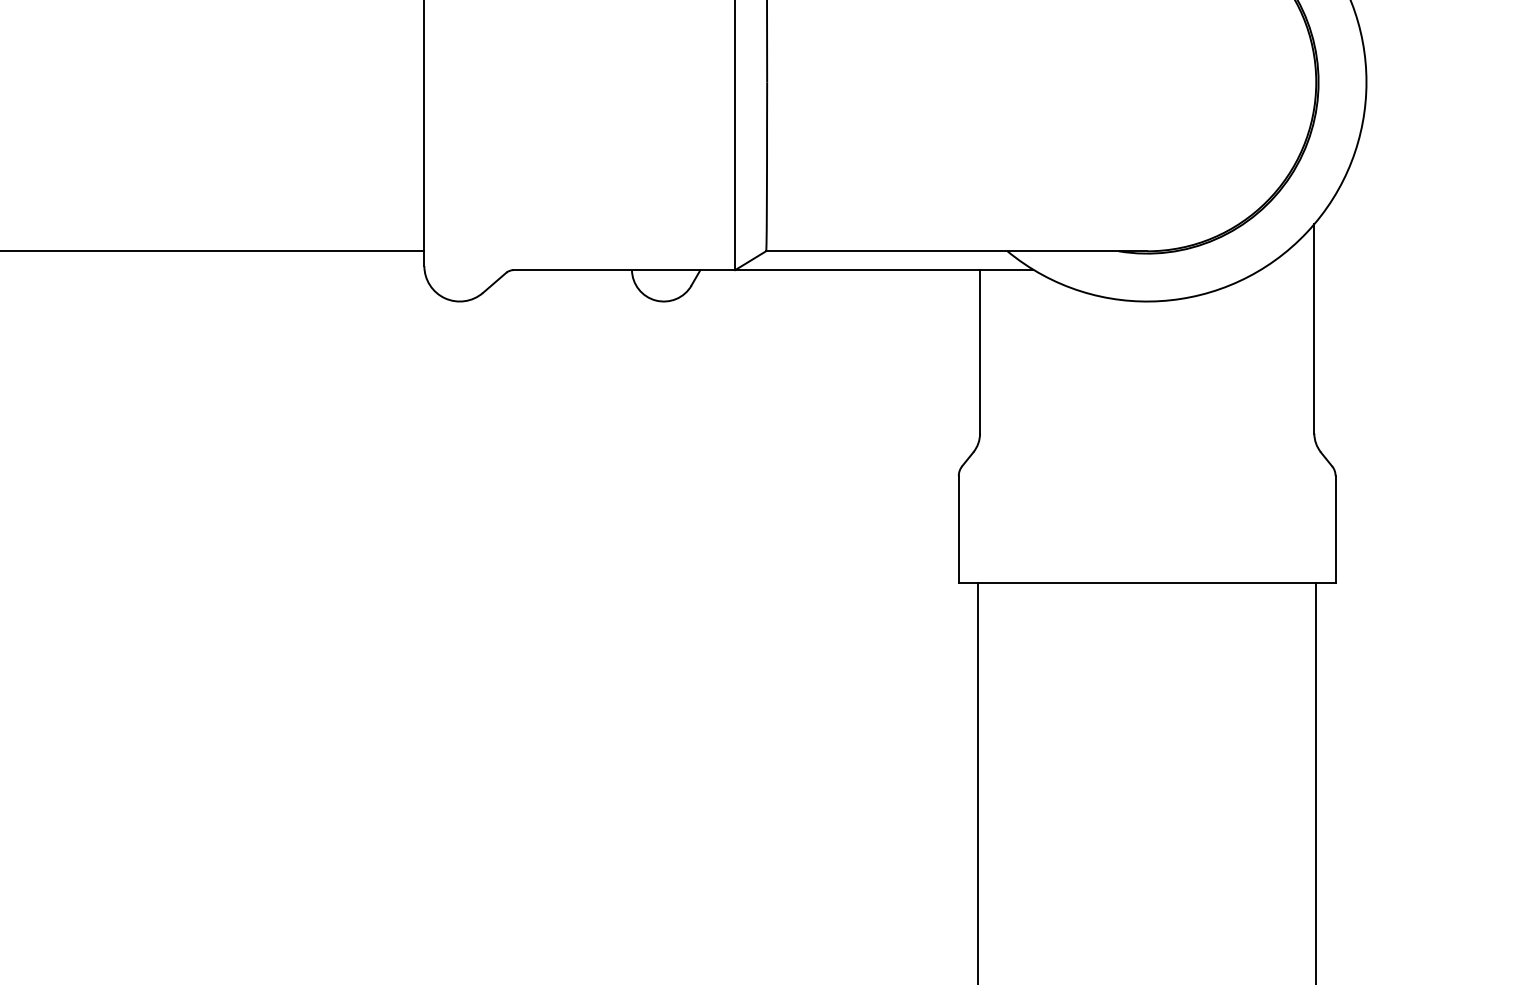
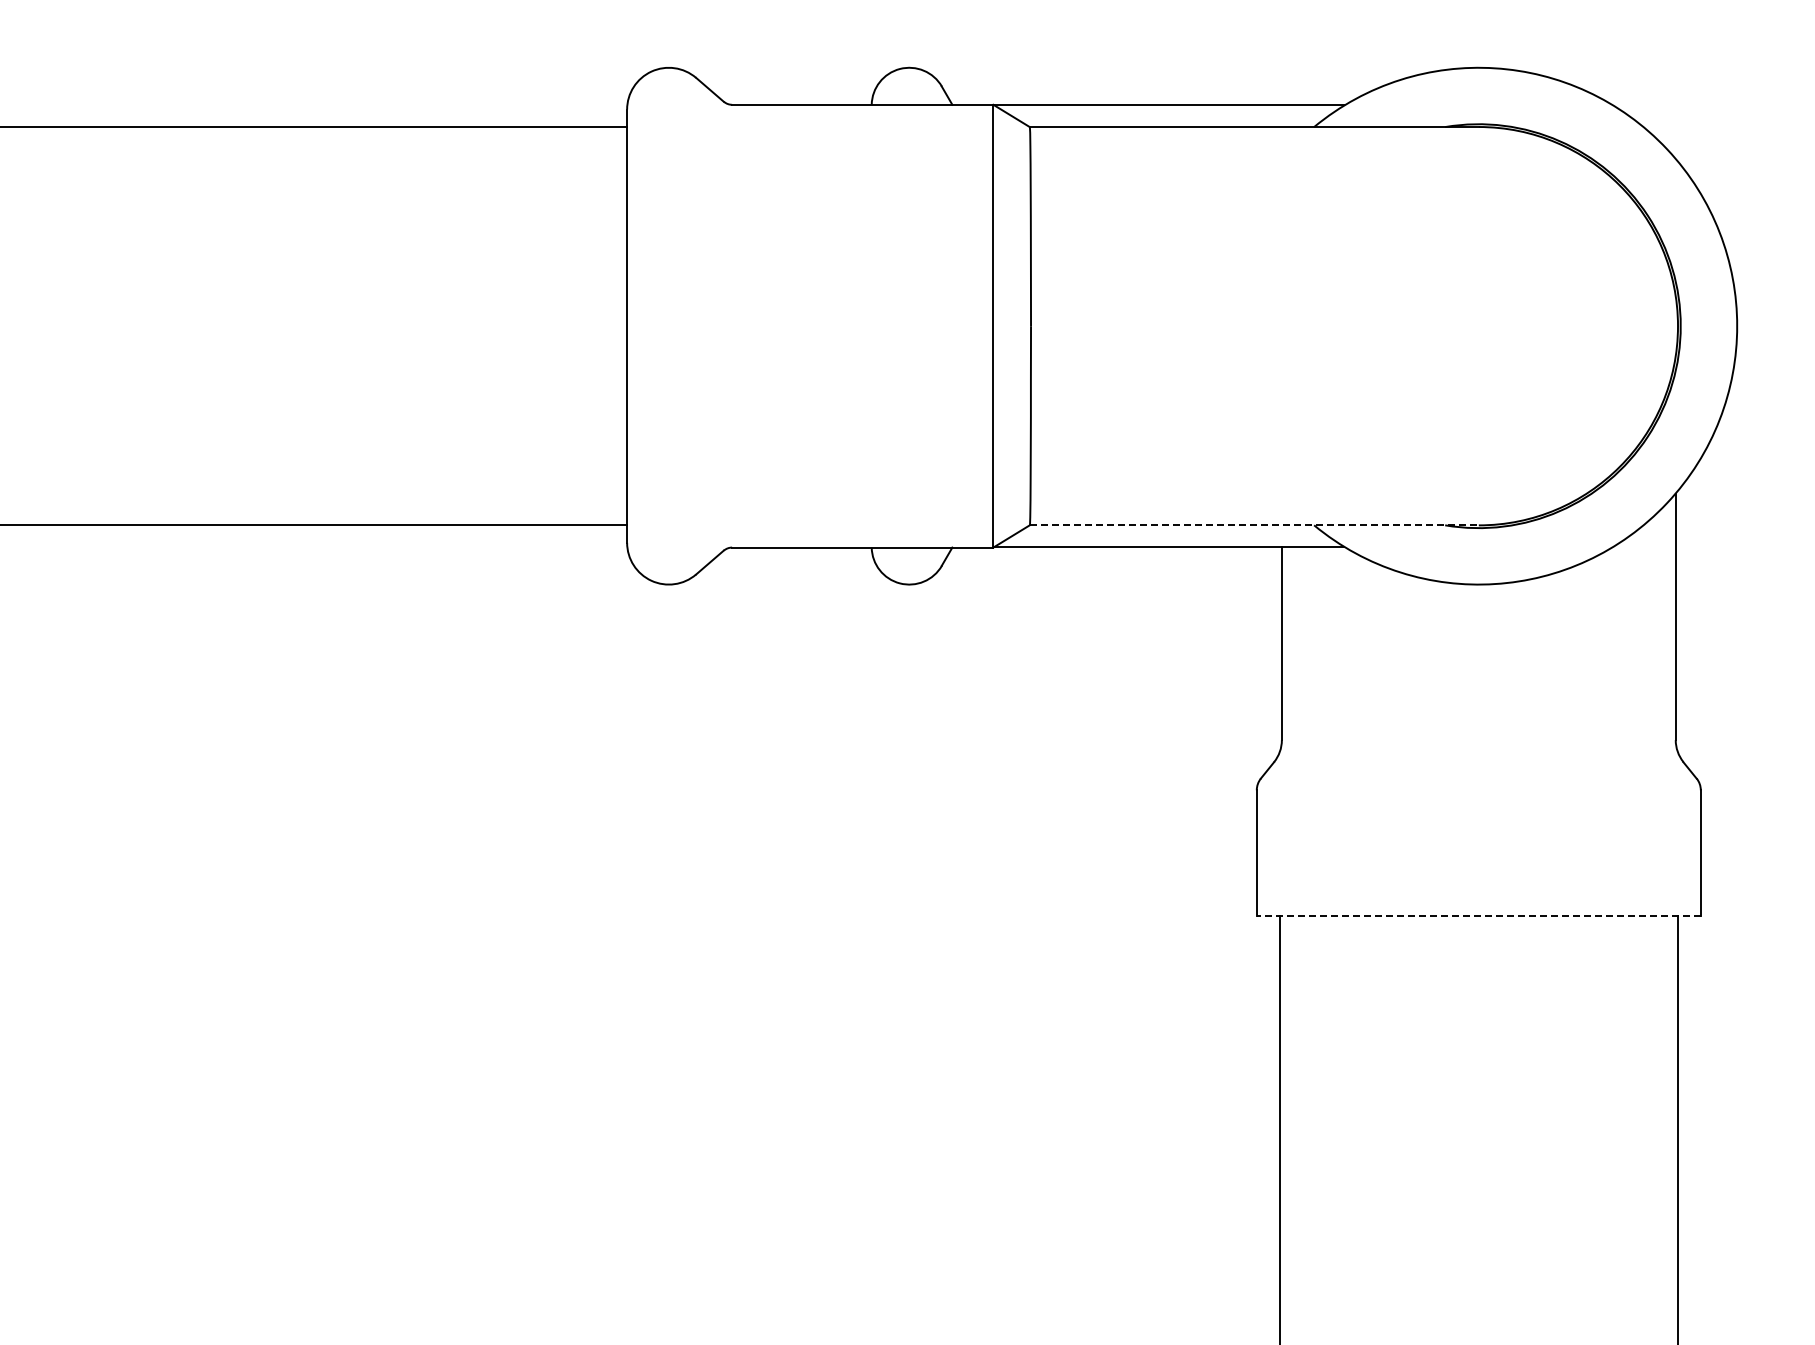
line: (956, 251) -> (1254, 525), solid -> dashed
line: (1146, 582) -> (1478, 915), solid -> dashed

